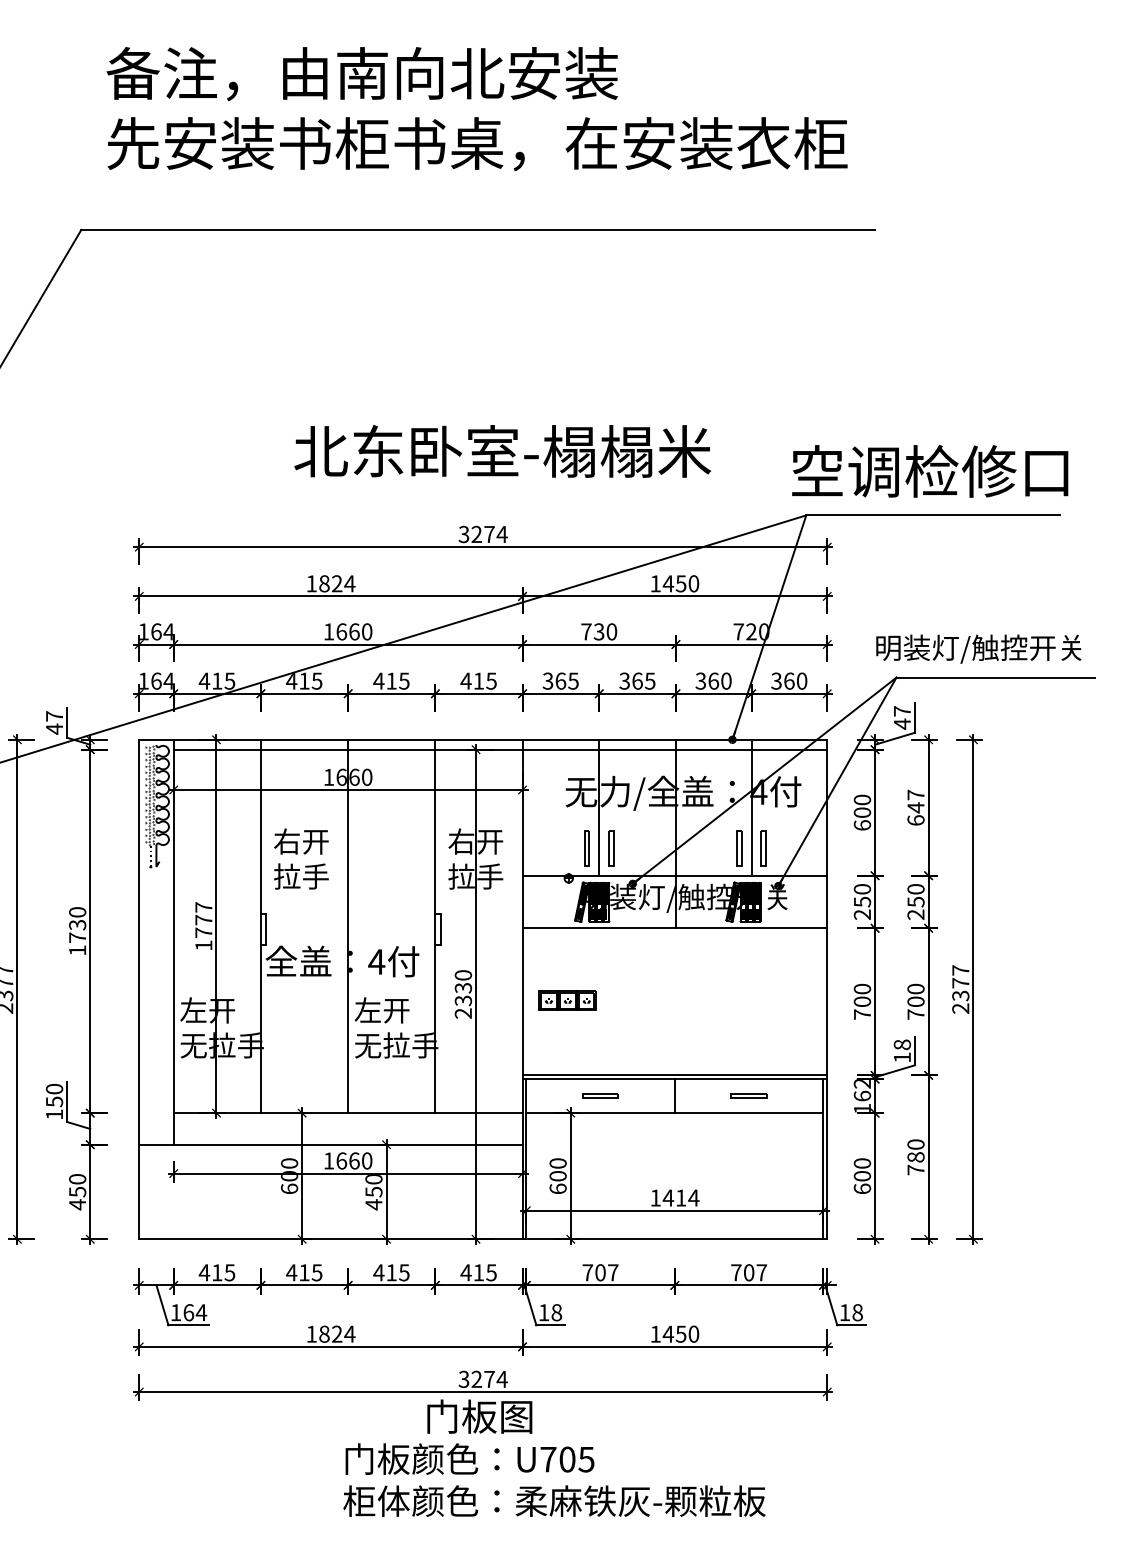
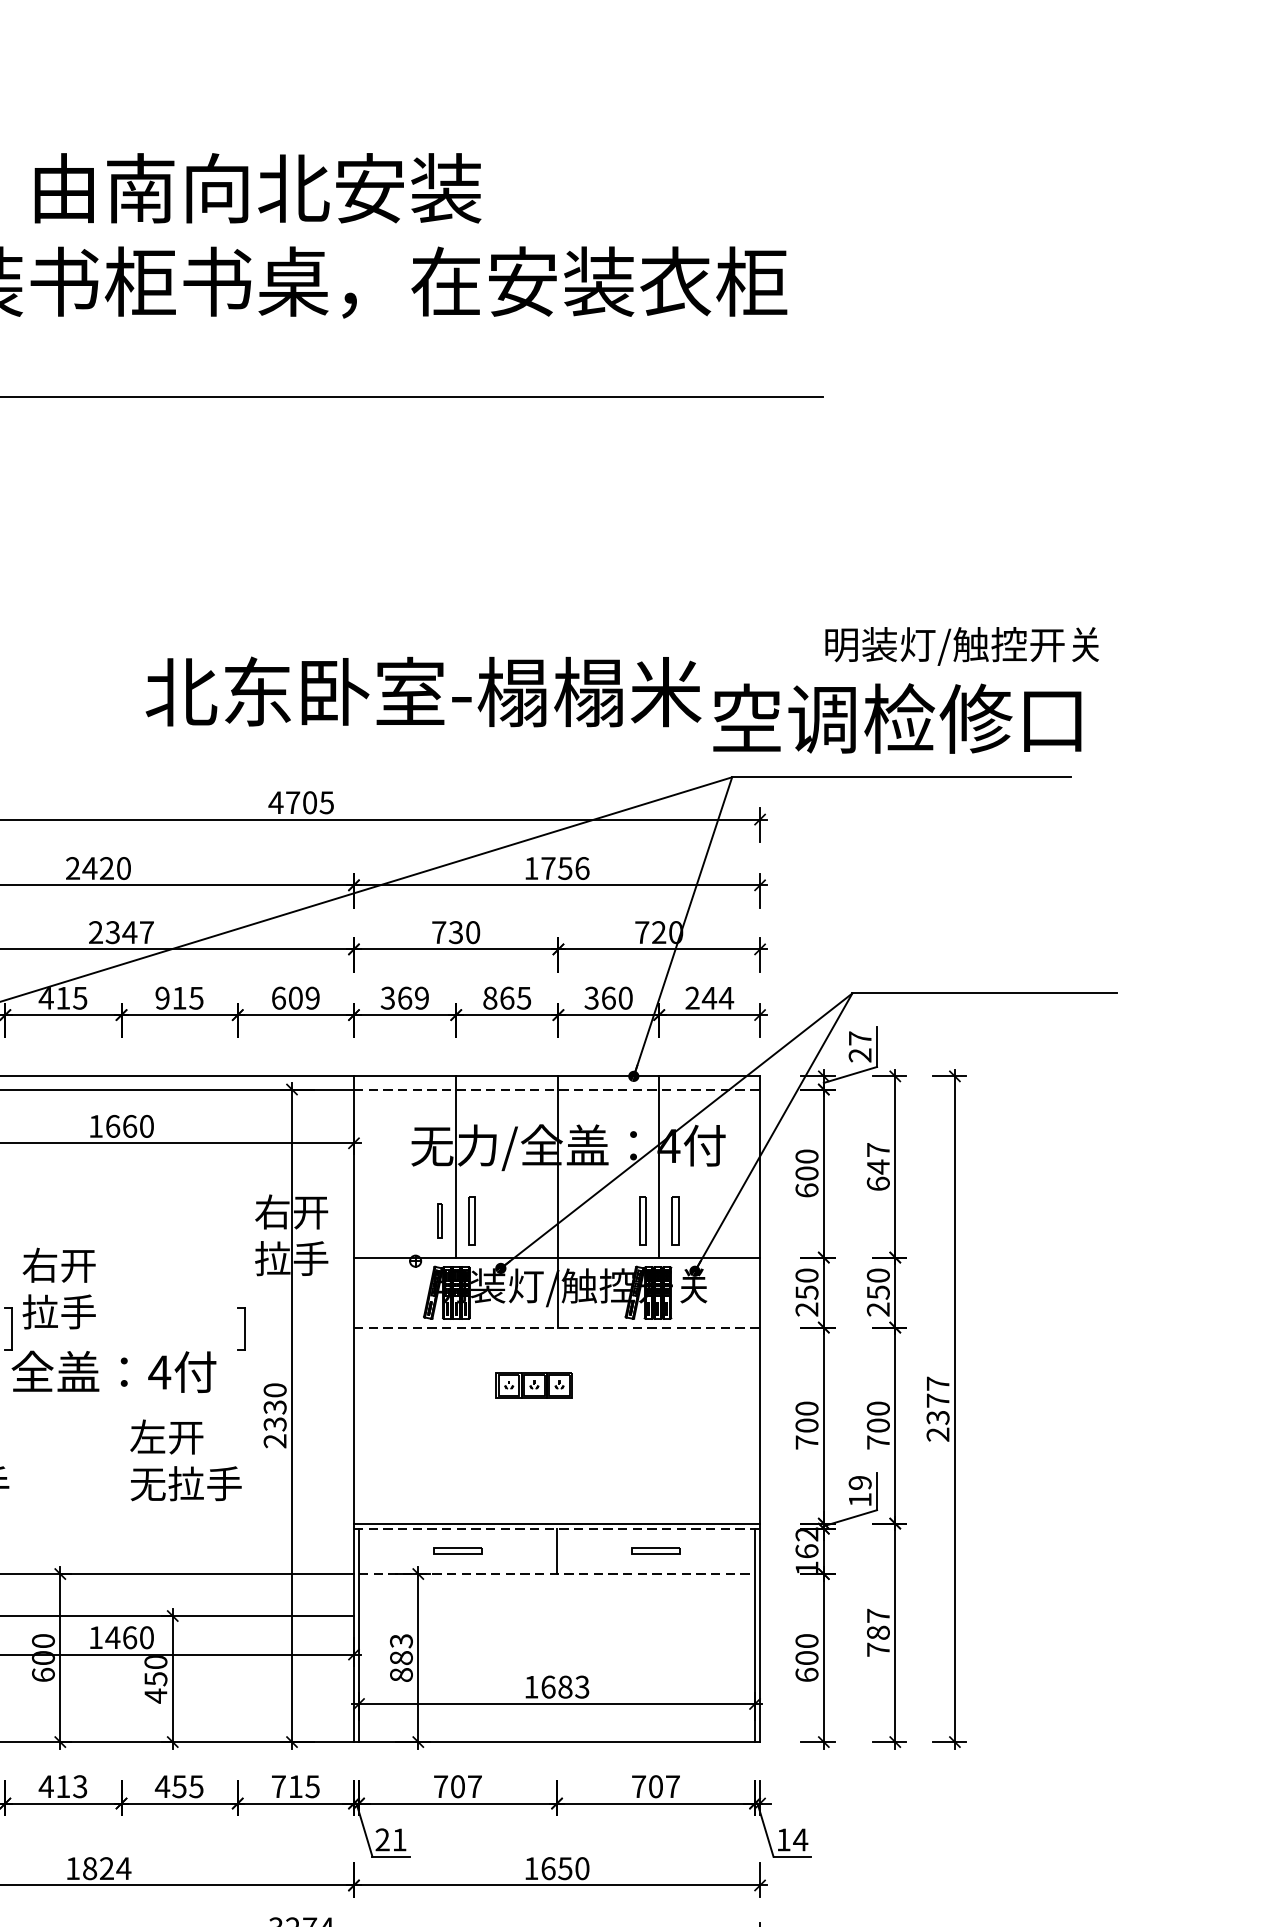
text: (502, 451) -> (423, 692), moved
text: (482, 534) -> (300, 802), 3274 -> 4705
text: (330, 583) -> (98, 868), 1824 -> 2420
text: (680, 583) -> (564, 868), 1450 -> 1756
text: (347, 631) -> (120, 932), 1660 -> 2347
text: (978, 648) -> (961, 645), moved
text: (378, 680) -> (162, 997), 415 -> 915
text: (478, 680) -> (295, 997), 415 -> 609
text: (573, 680) -> (421, 997), 365 -> 369
text: (624, 680) -> (489, 997), 365 -> 865
text: (789, 680) -> (709, 997), 360 -> 244
text: (901, 723) -> (859, 1054), 47 -> 27
line: (675, 749) -> (557, 1089), solid -> dashed
part: (586, 848) -> (439, 1221), size x0.7
text: (301, 858) -> (59, 1287), moved
line: (260, 926) -> (4, 1325), removed
line: (348, 926) -> (122, 1325), removed
line: (435, 926) -> (237, 1325), removed
line: (675, 928) -> (557, 1327), solid -> dashed
part: (567, 1000) -> (533, 1385), moved
text: (901, 1044) -> (859, 1482), 18 -> 19
line: (675, 1079) -> (557, 1529), solid -> dashed
line: (674, 1113) -> (556, 1574), solid -> dashed
text: (915, 1144) -> (877, 1615), 780 -> 787
text: (341, 1160) -> (112, 1637), 1660 -> 1460
text: (557, 1176) -> (400, 1658), 600 -> 883
text: (680, 1197) -> (564, 1686), 1414 -> 1683
text: (317, 1272) -> (80, 1786), 415 -> 413
text: (391, 1272) -> (179, 1786), 415 -> 455
text: (465, 1272) -> (277, 1786), 415 -> 715
text: (550, 1312) -> (391, 1839), 18 -> 21
text: (857, 1312) -> (800, 1839), 18 -> 14
text: (668, 1333) -> (548, 1867), 1450 -> 1650

